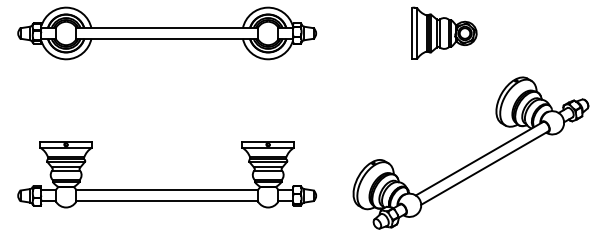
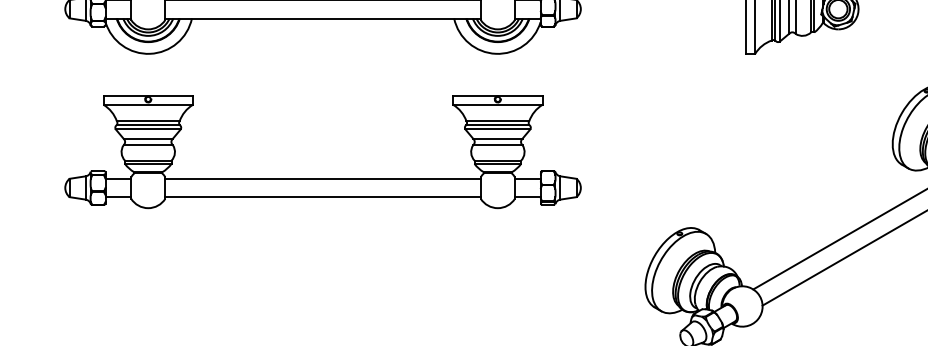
part: (167, 189) -> (323, 177), moved

